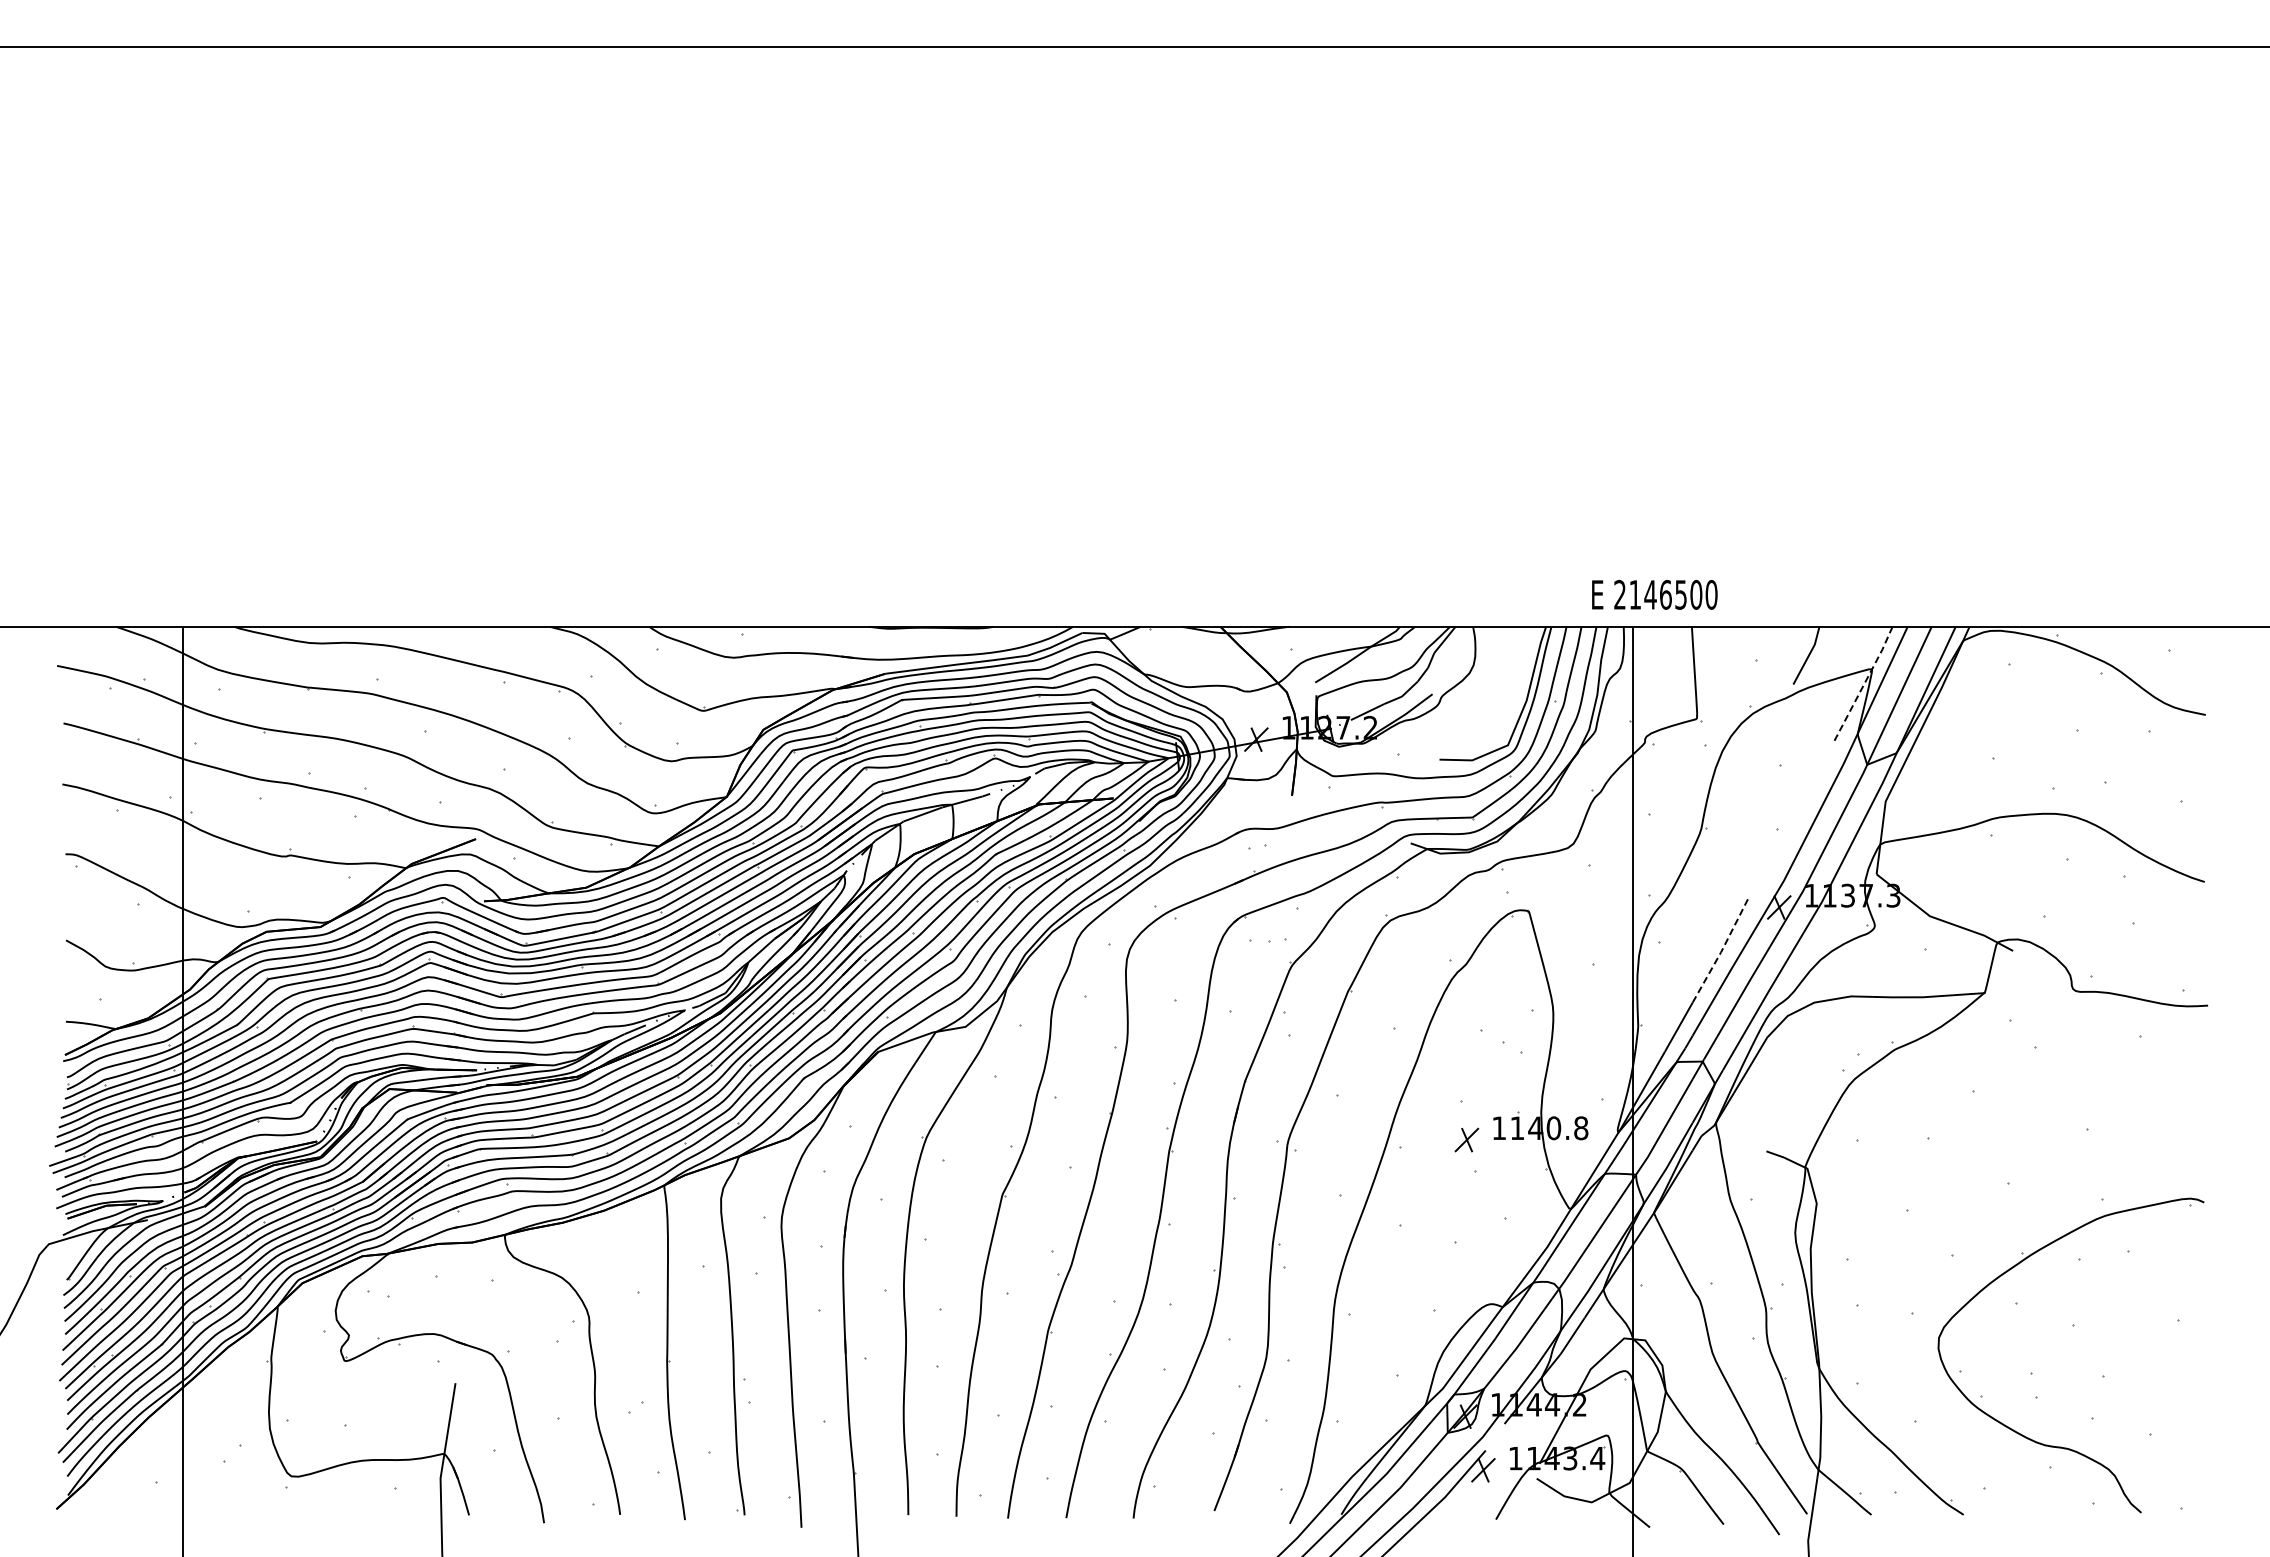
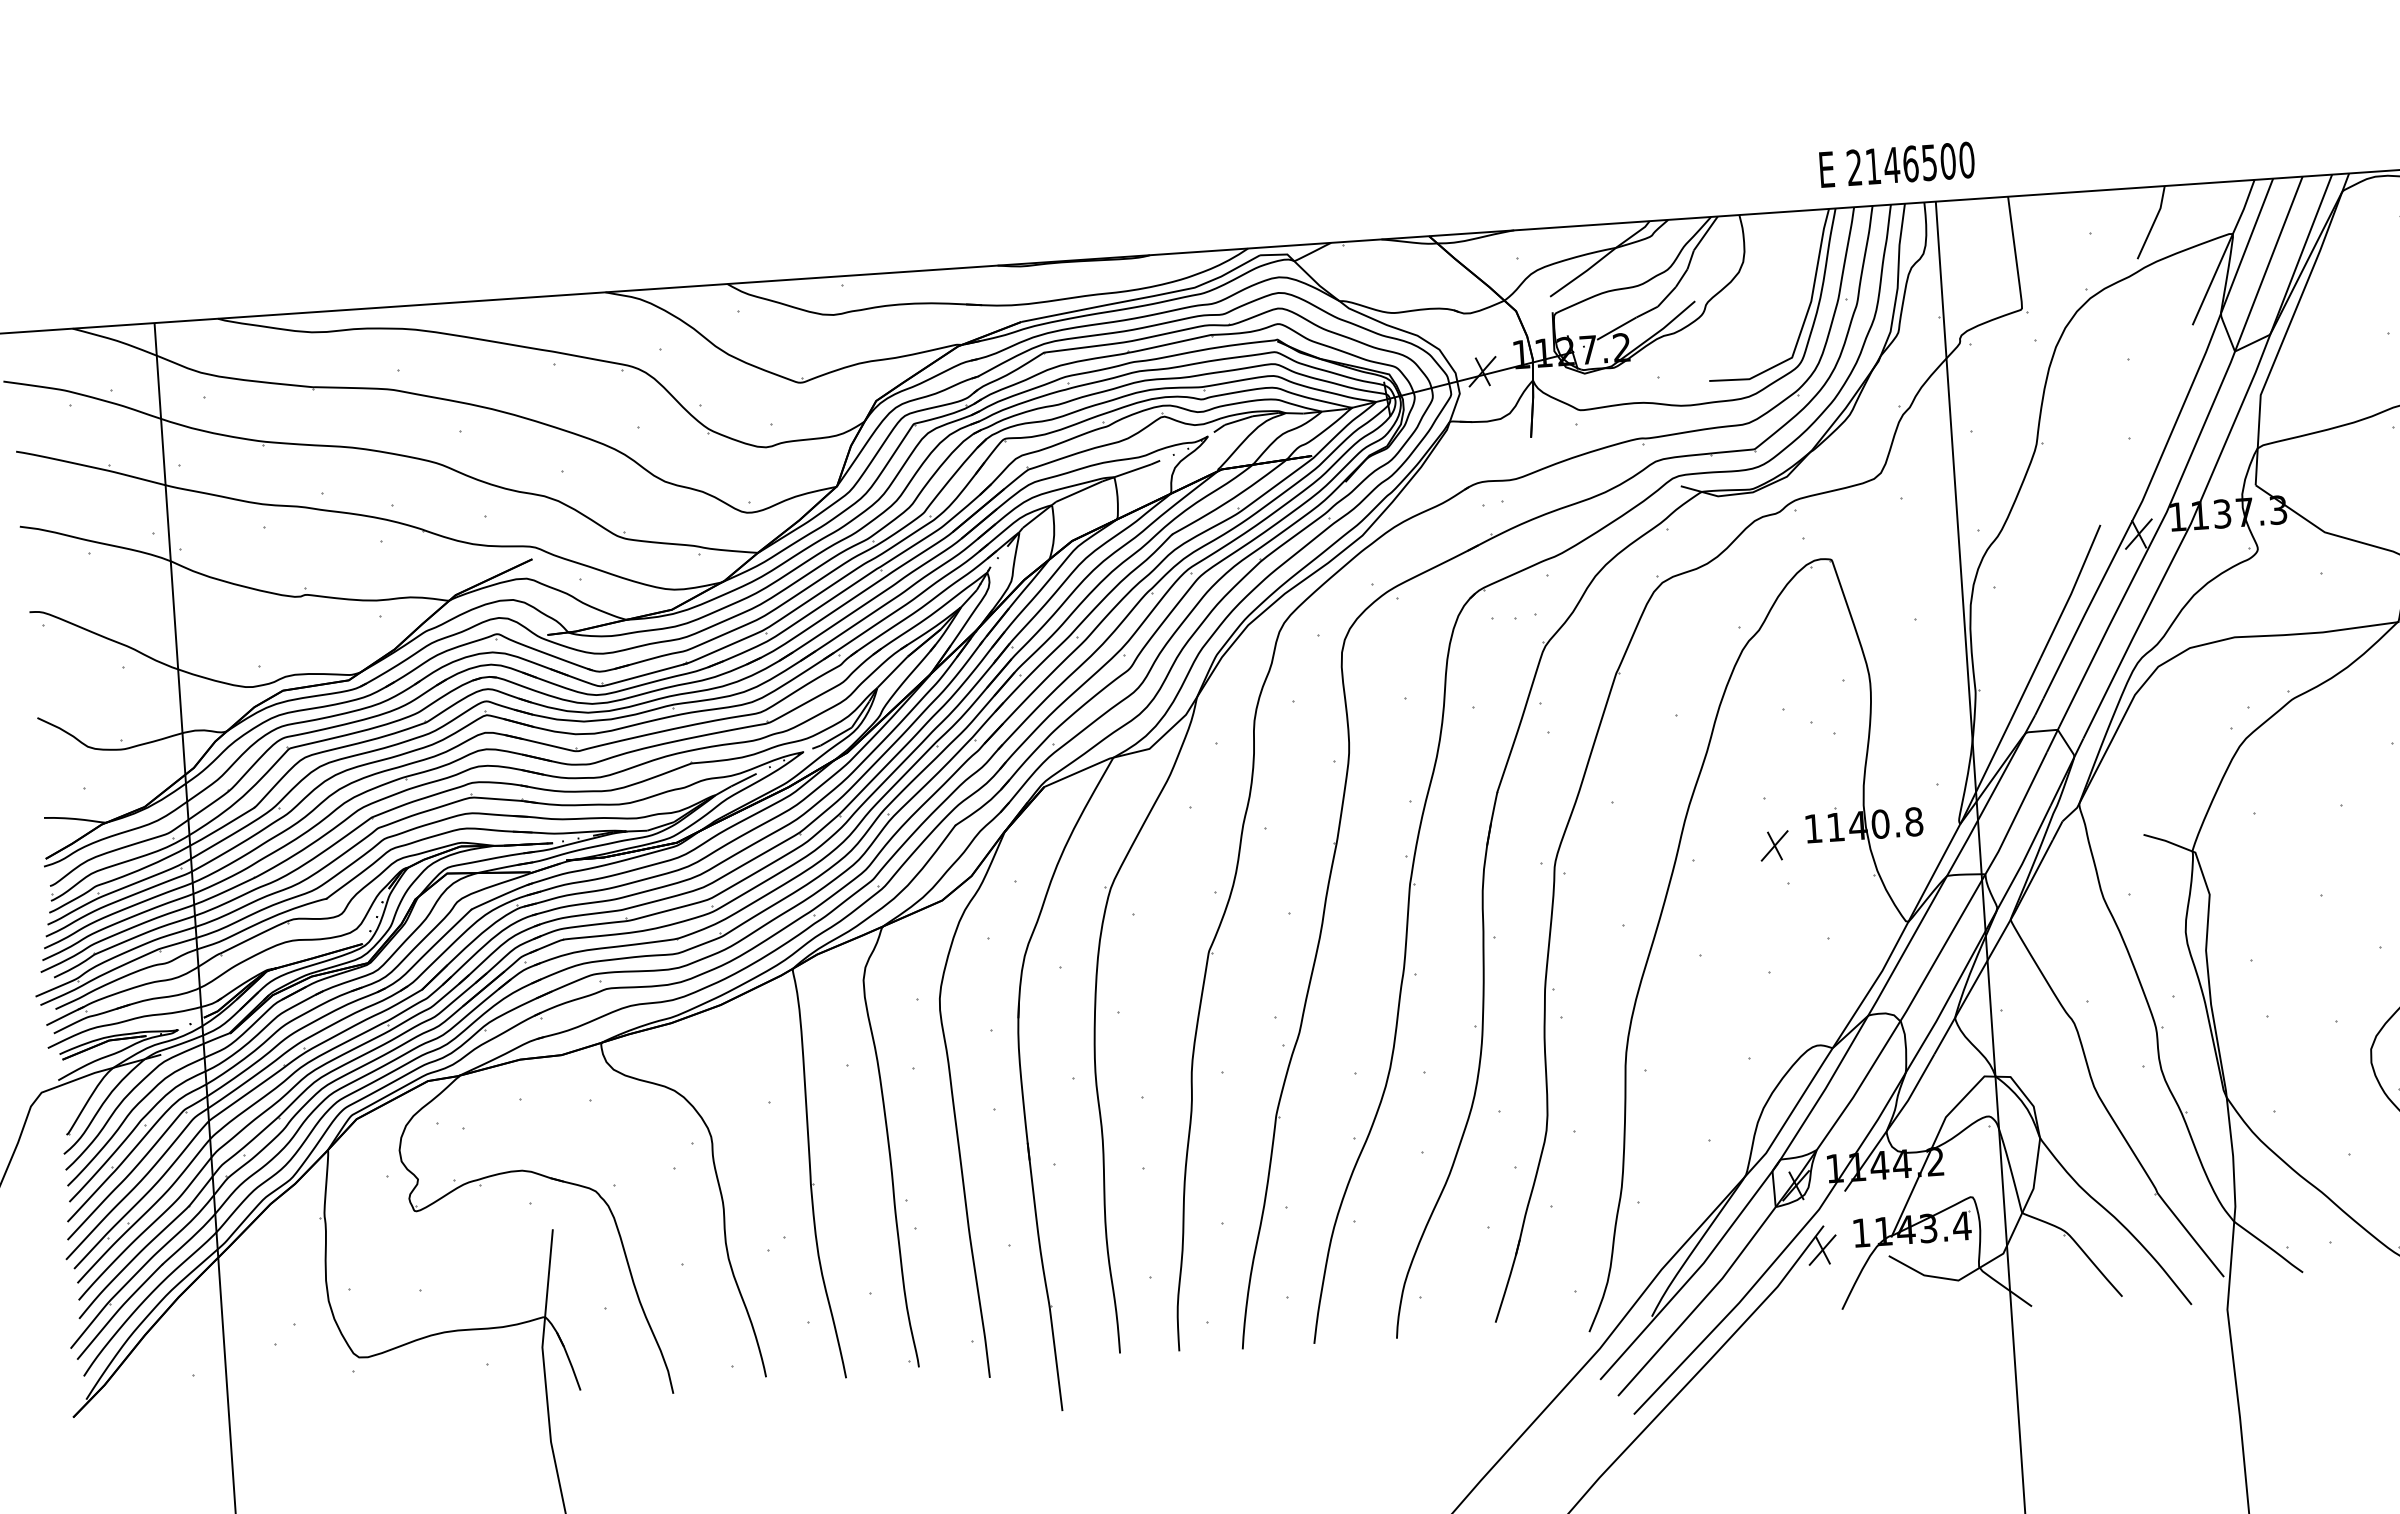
text: (1654, 594) -> (1896, 164), moved
line: (1864, 684) -> (2224, 253), dashed -> solid
line: (1721, 951) -> (2071, 593), dashed -> solid

